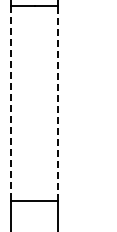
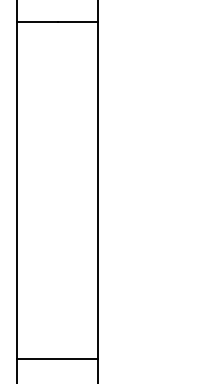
line: (11, 103) -> (17, 189), dashed -> solid
line: (57, 103) -> (97, 189), dashed -> solid

